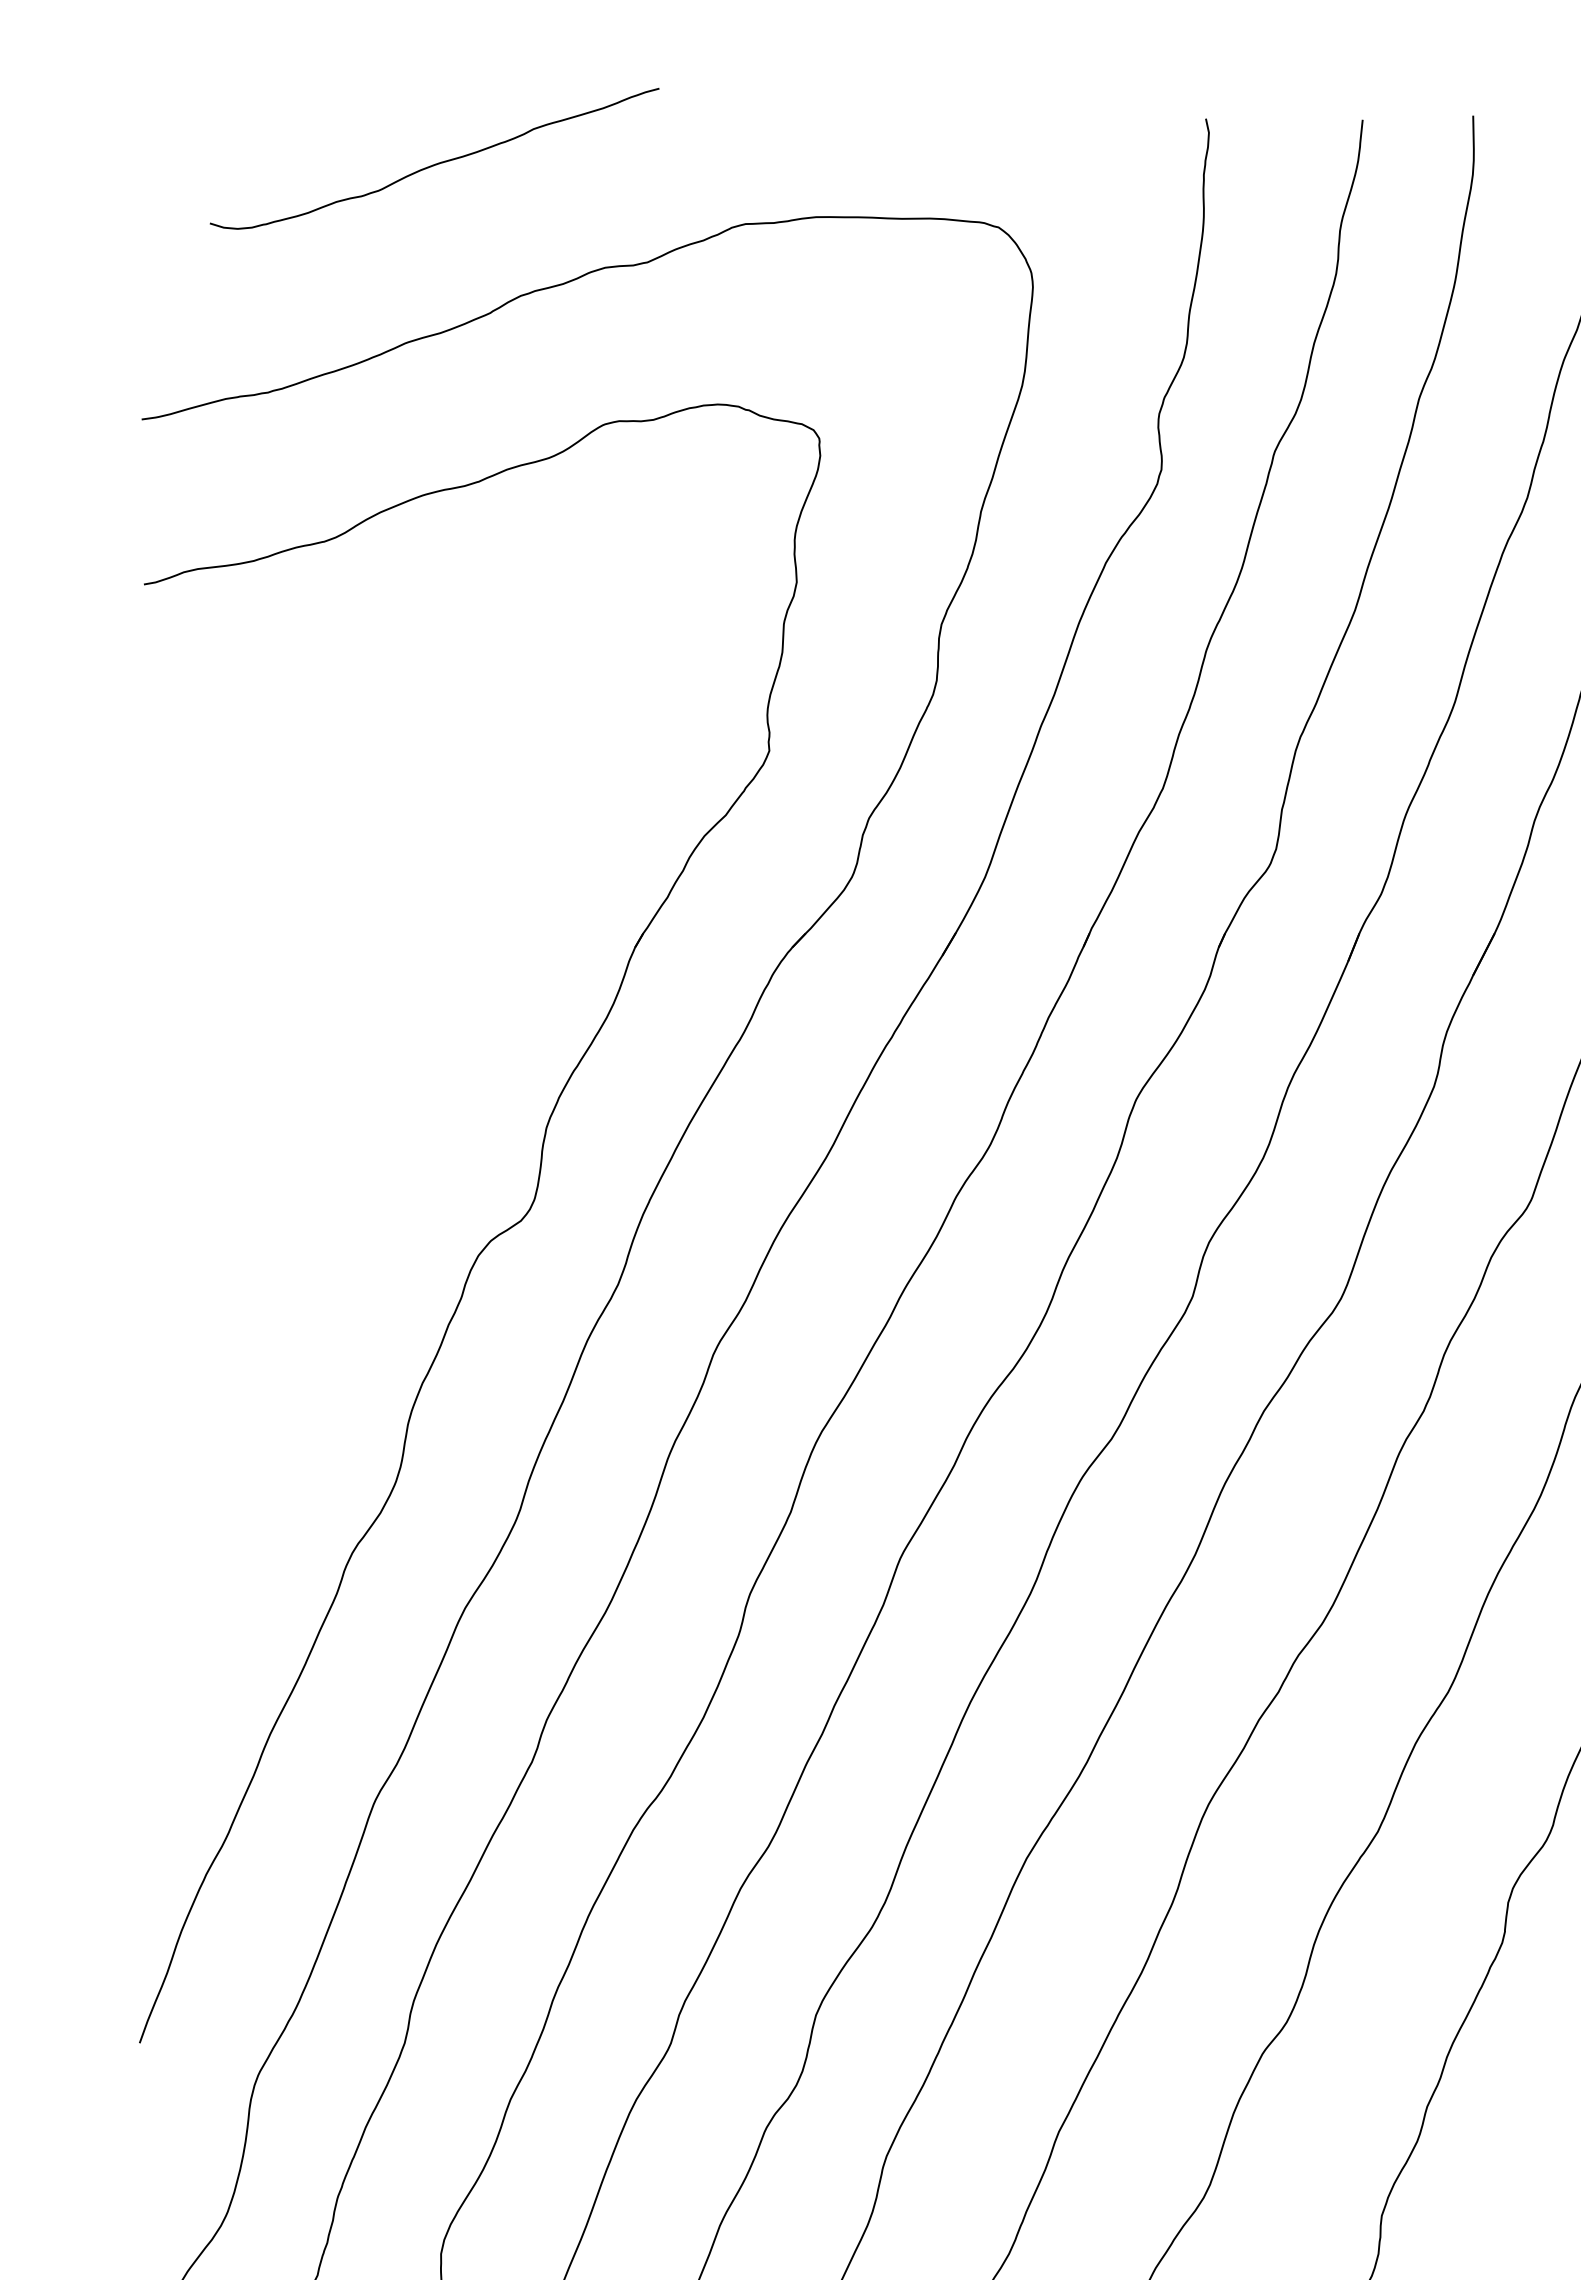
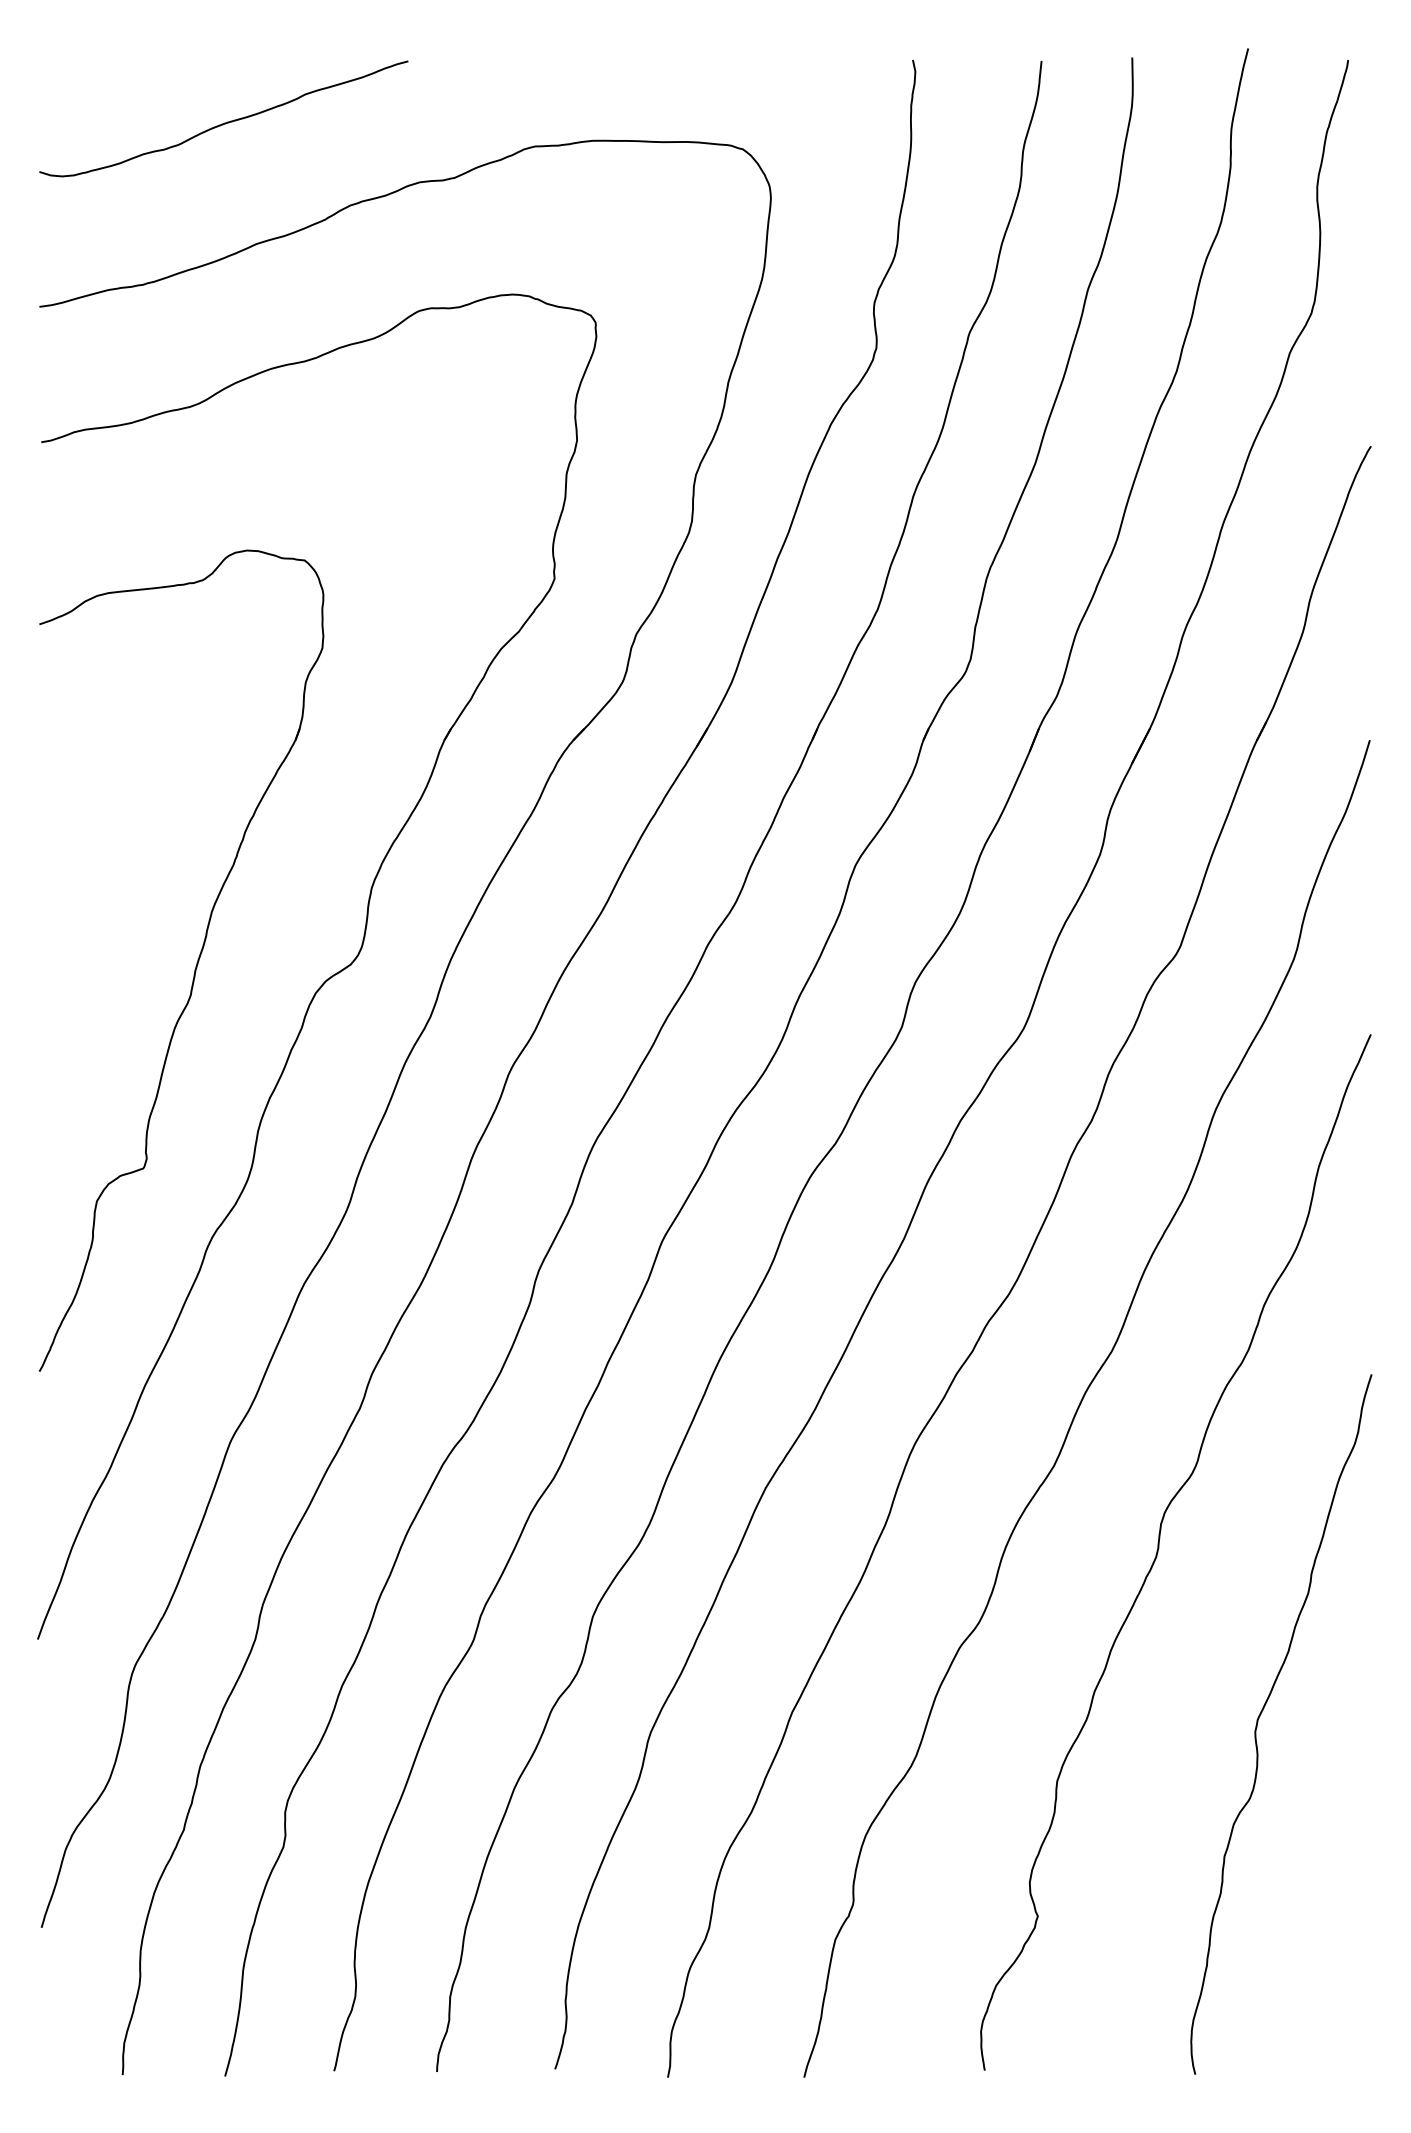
curve: (435, 163) -> (224, 122), moved
part: (333, 1218) -> (196, 962), added

